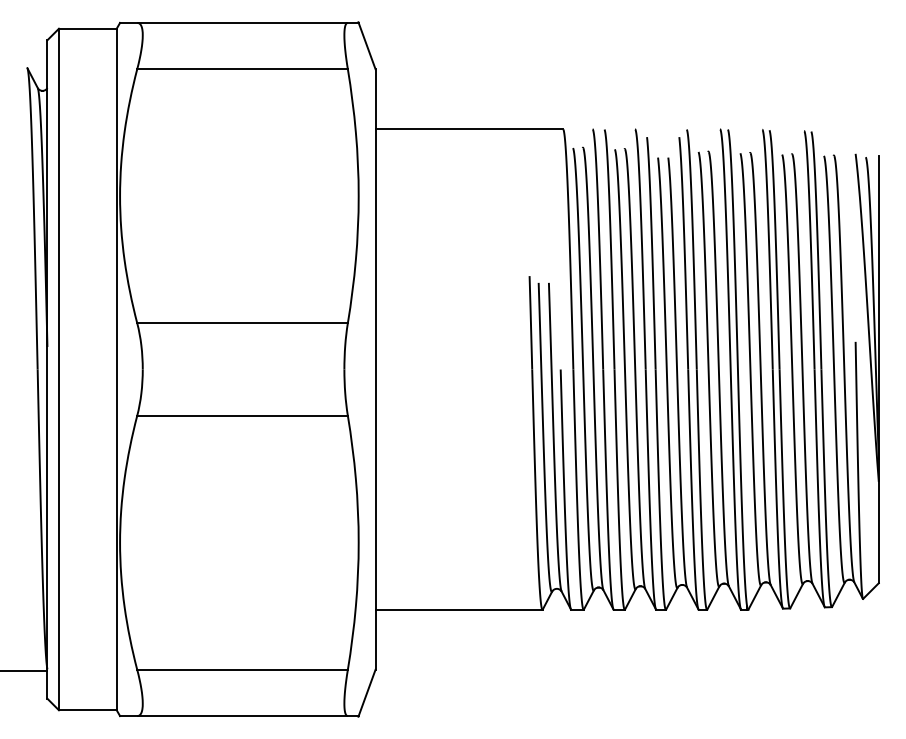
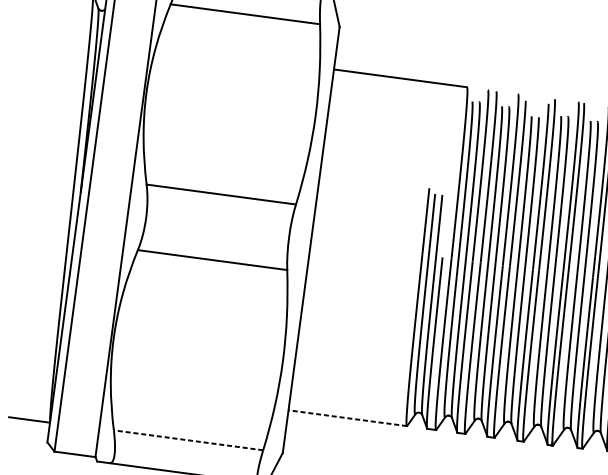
line: (458, 609) -> (347, 417), solid -> dashed
line: (242, 669) -> (188, 440), solid -> dashed

